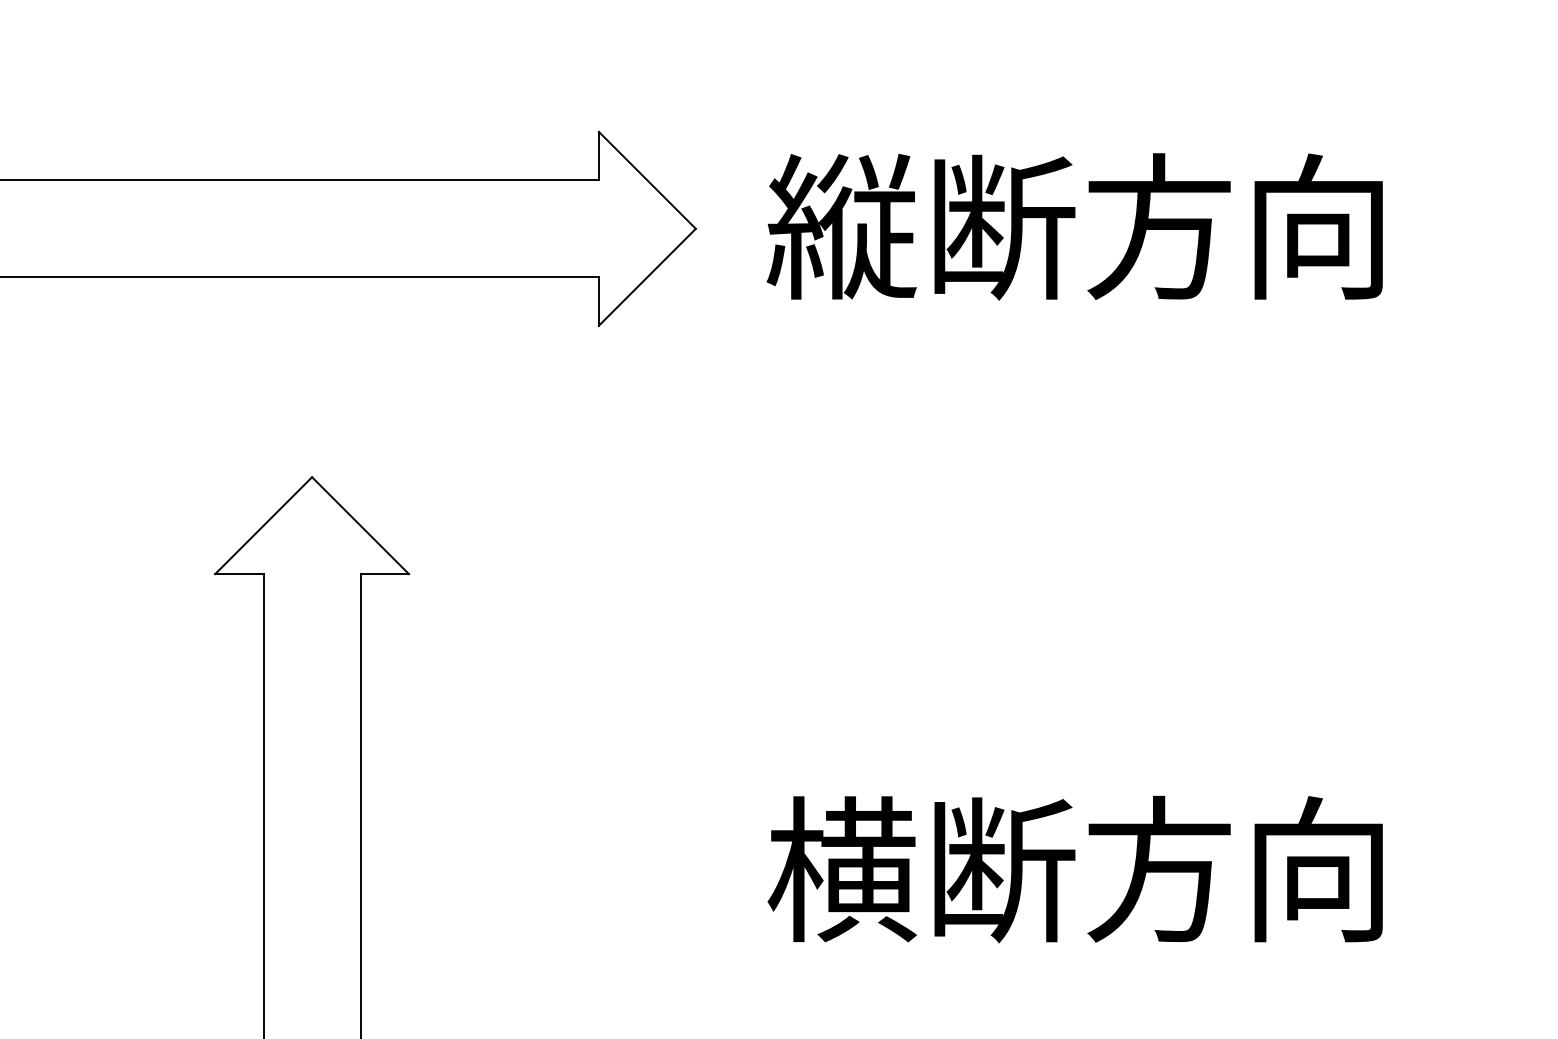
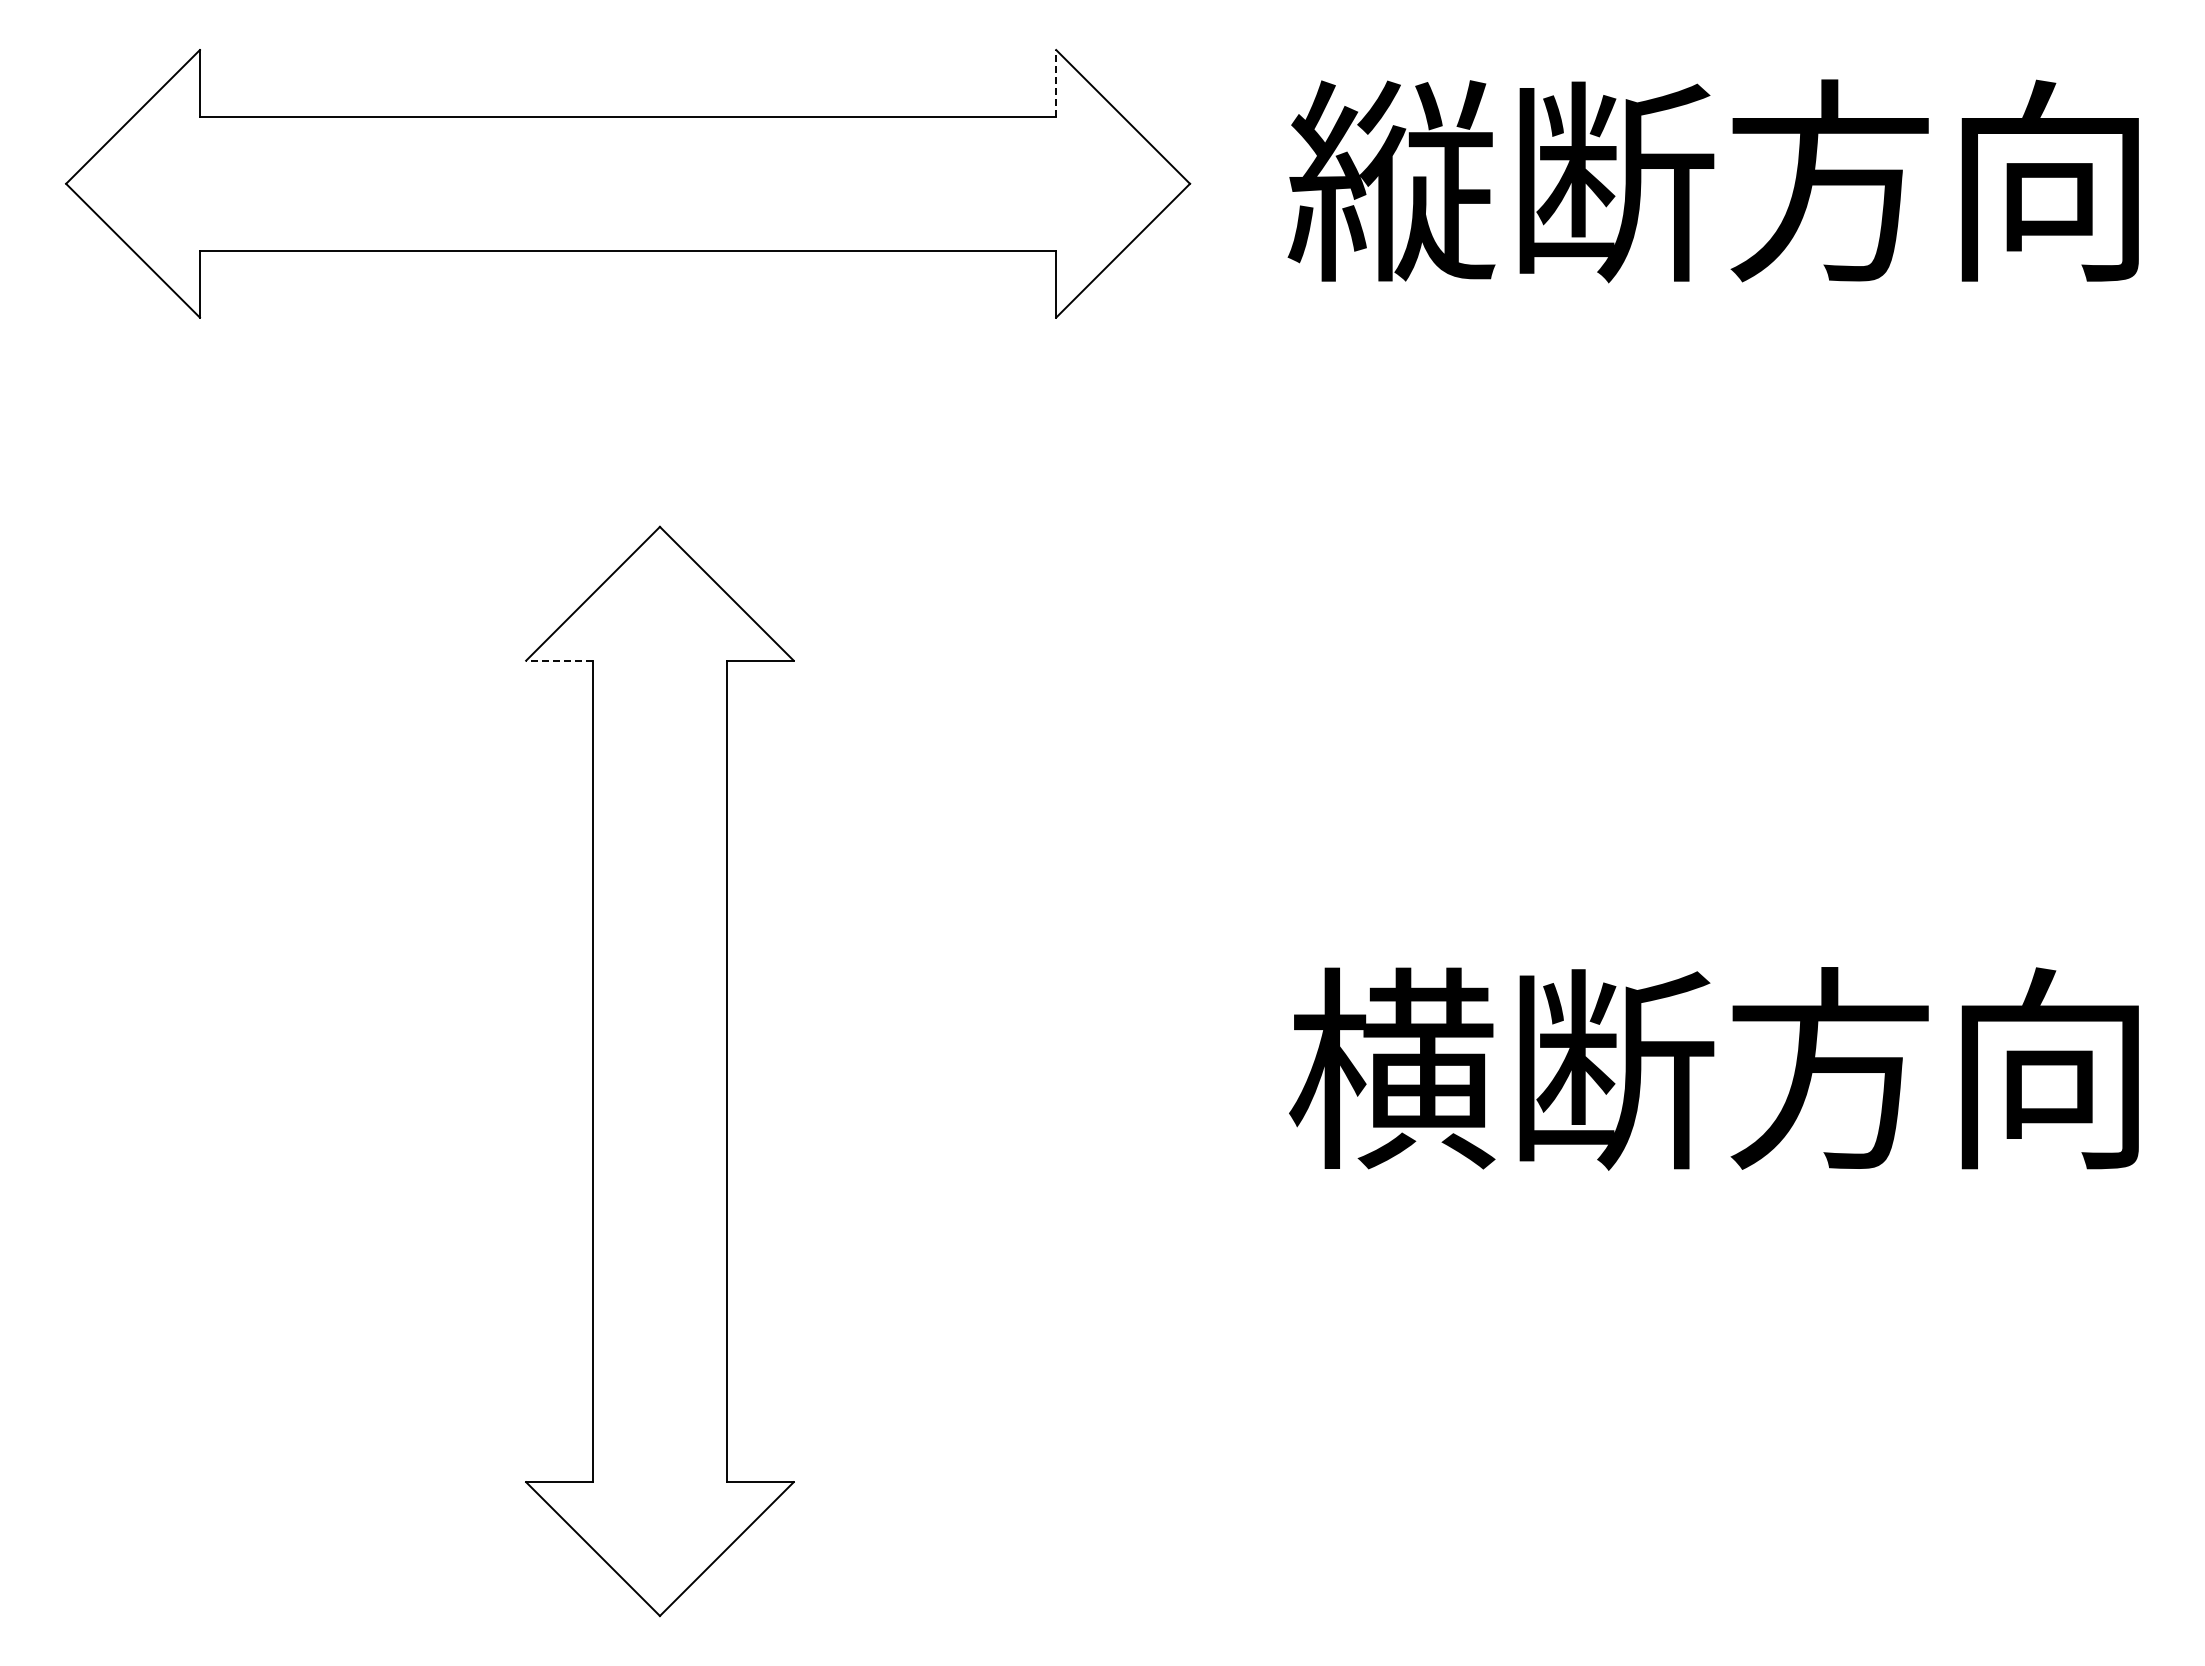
line: (599, 155) -> (1056, 82), solid -> dashed
line: (239, 573) -> (559, 660), solid -> dashed

